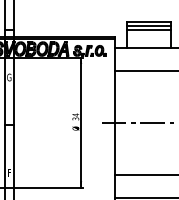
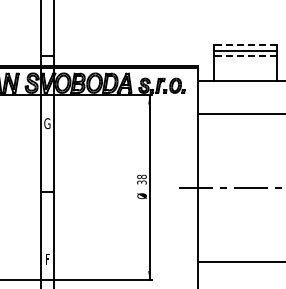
line: (148, 22) -> (245, 45), solid -> dashed
line: (148, 30) -> (245, 56), solid -> dashed
text: (75, 115) -> (141, 177), 34 -> 38

